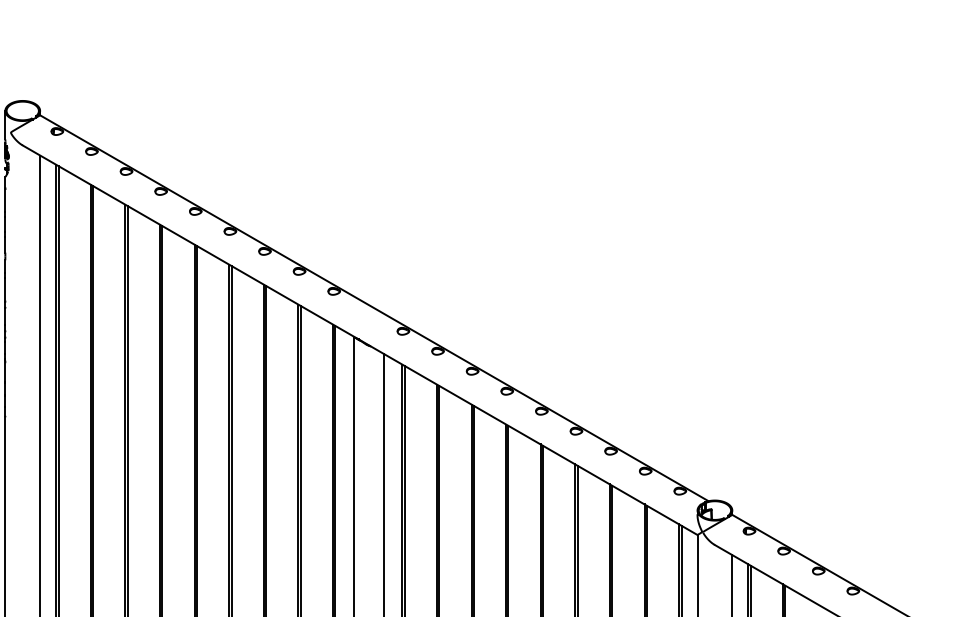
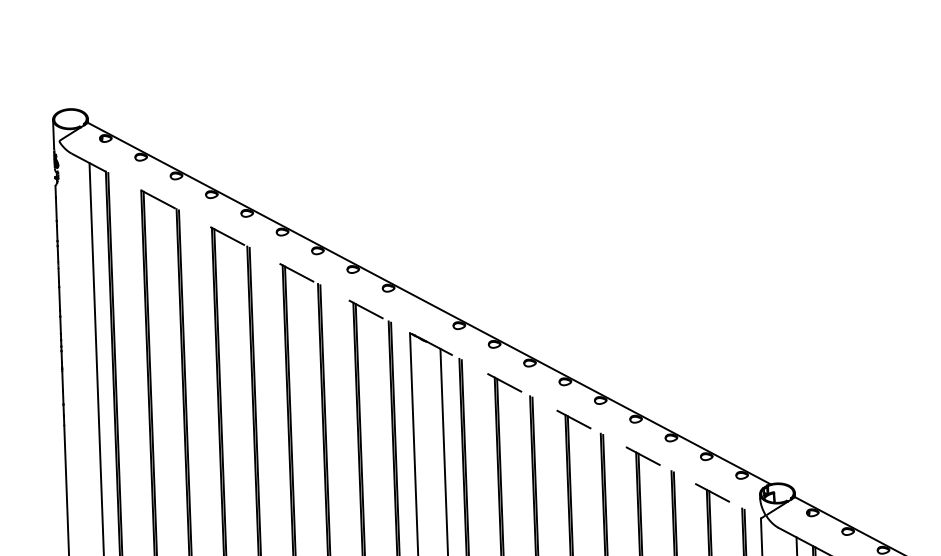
line: (360, 340) -> (416, 336), solid -> dashed

